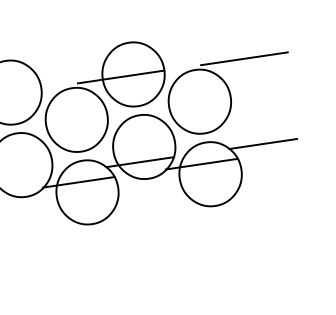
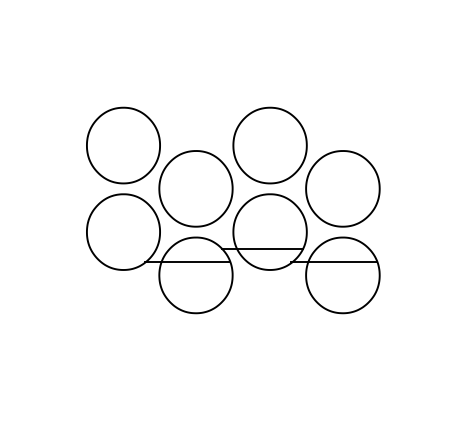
line: (244, 58) -> (402, 146), removed
line: (120, 77) -> (254, 146), removed
line: (263, 144) -> (409, 249), removed

